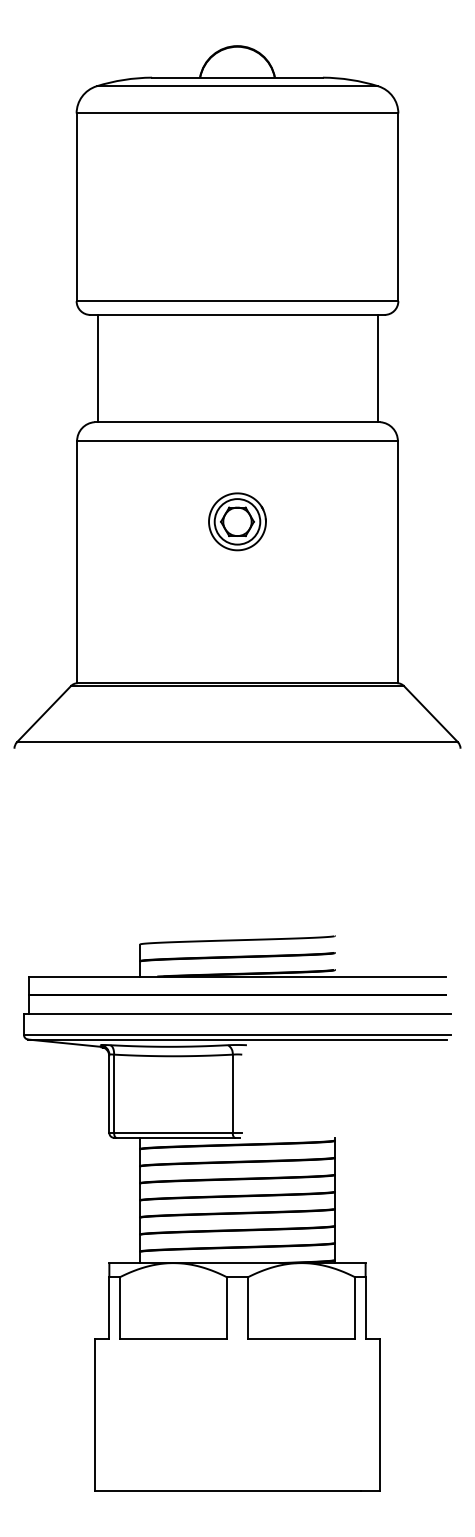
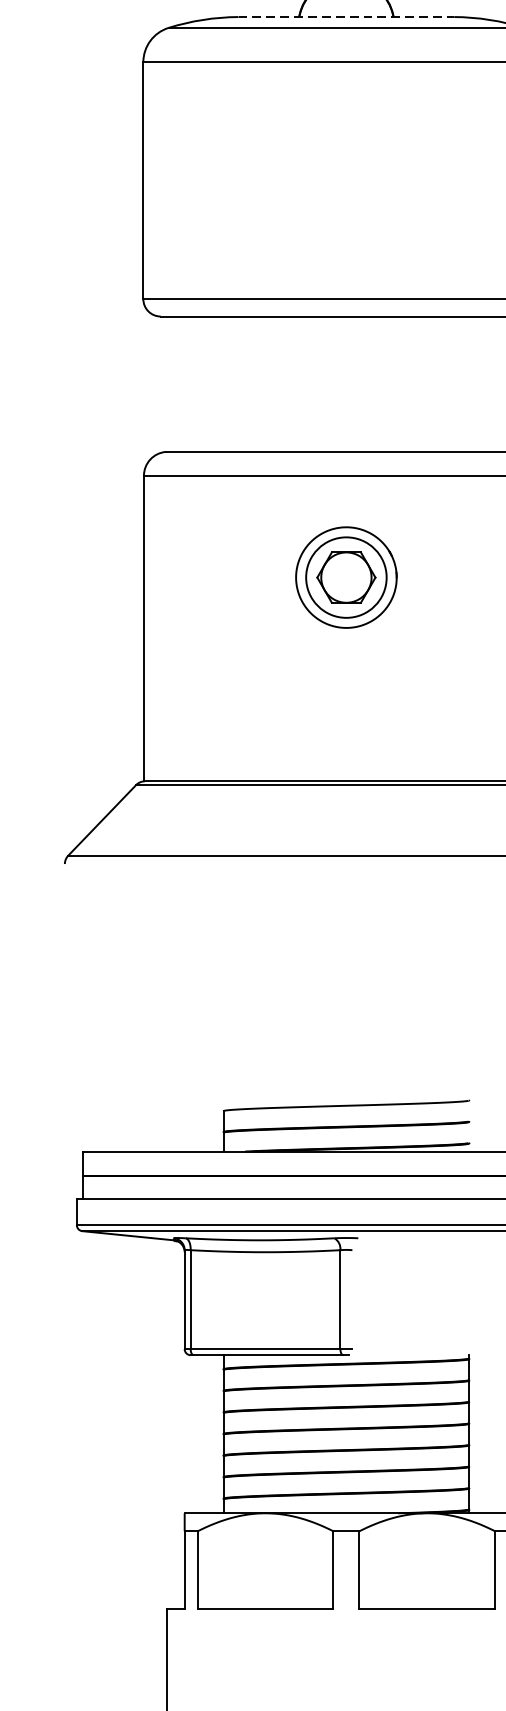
line: (237, 77) -> (346, 16), solid -> dashed
line: (97, 368) -> (169, 384), removed
part: (237, 521) -> (346, 577), size x1.4

